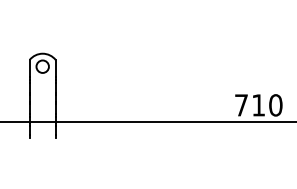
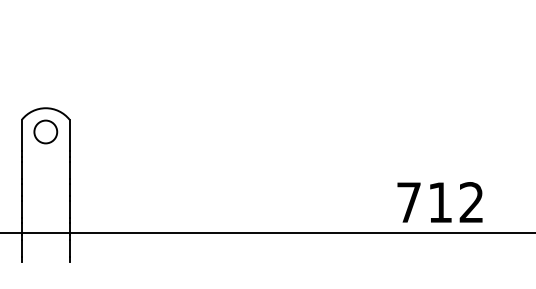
text: (275, 105) -> (471, 202), 710 -> 712

